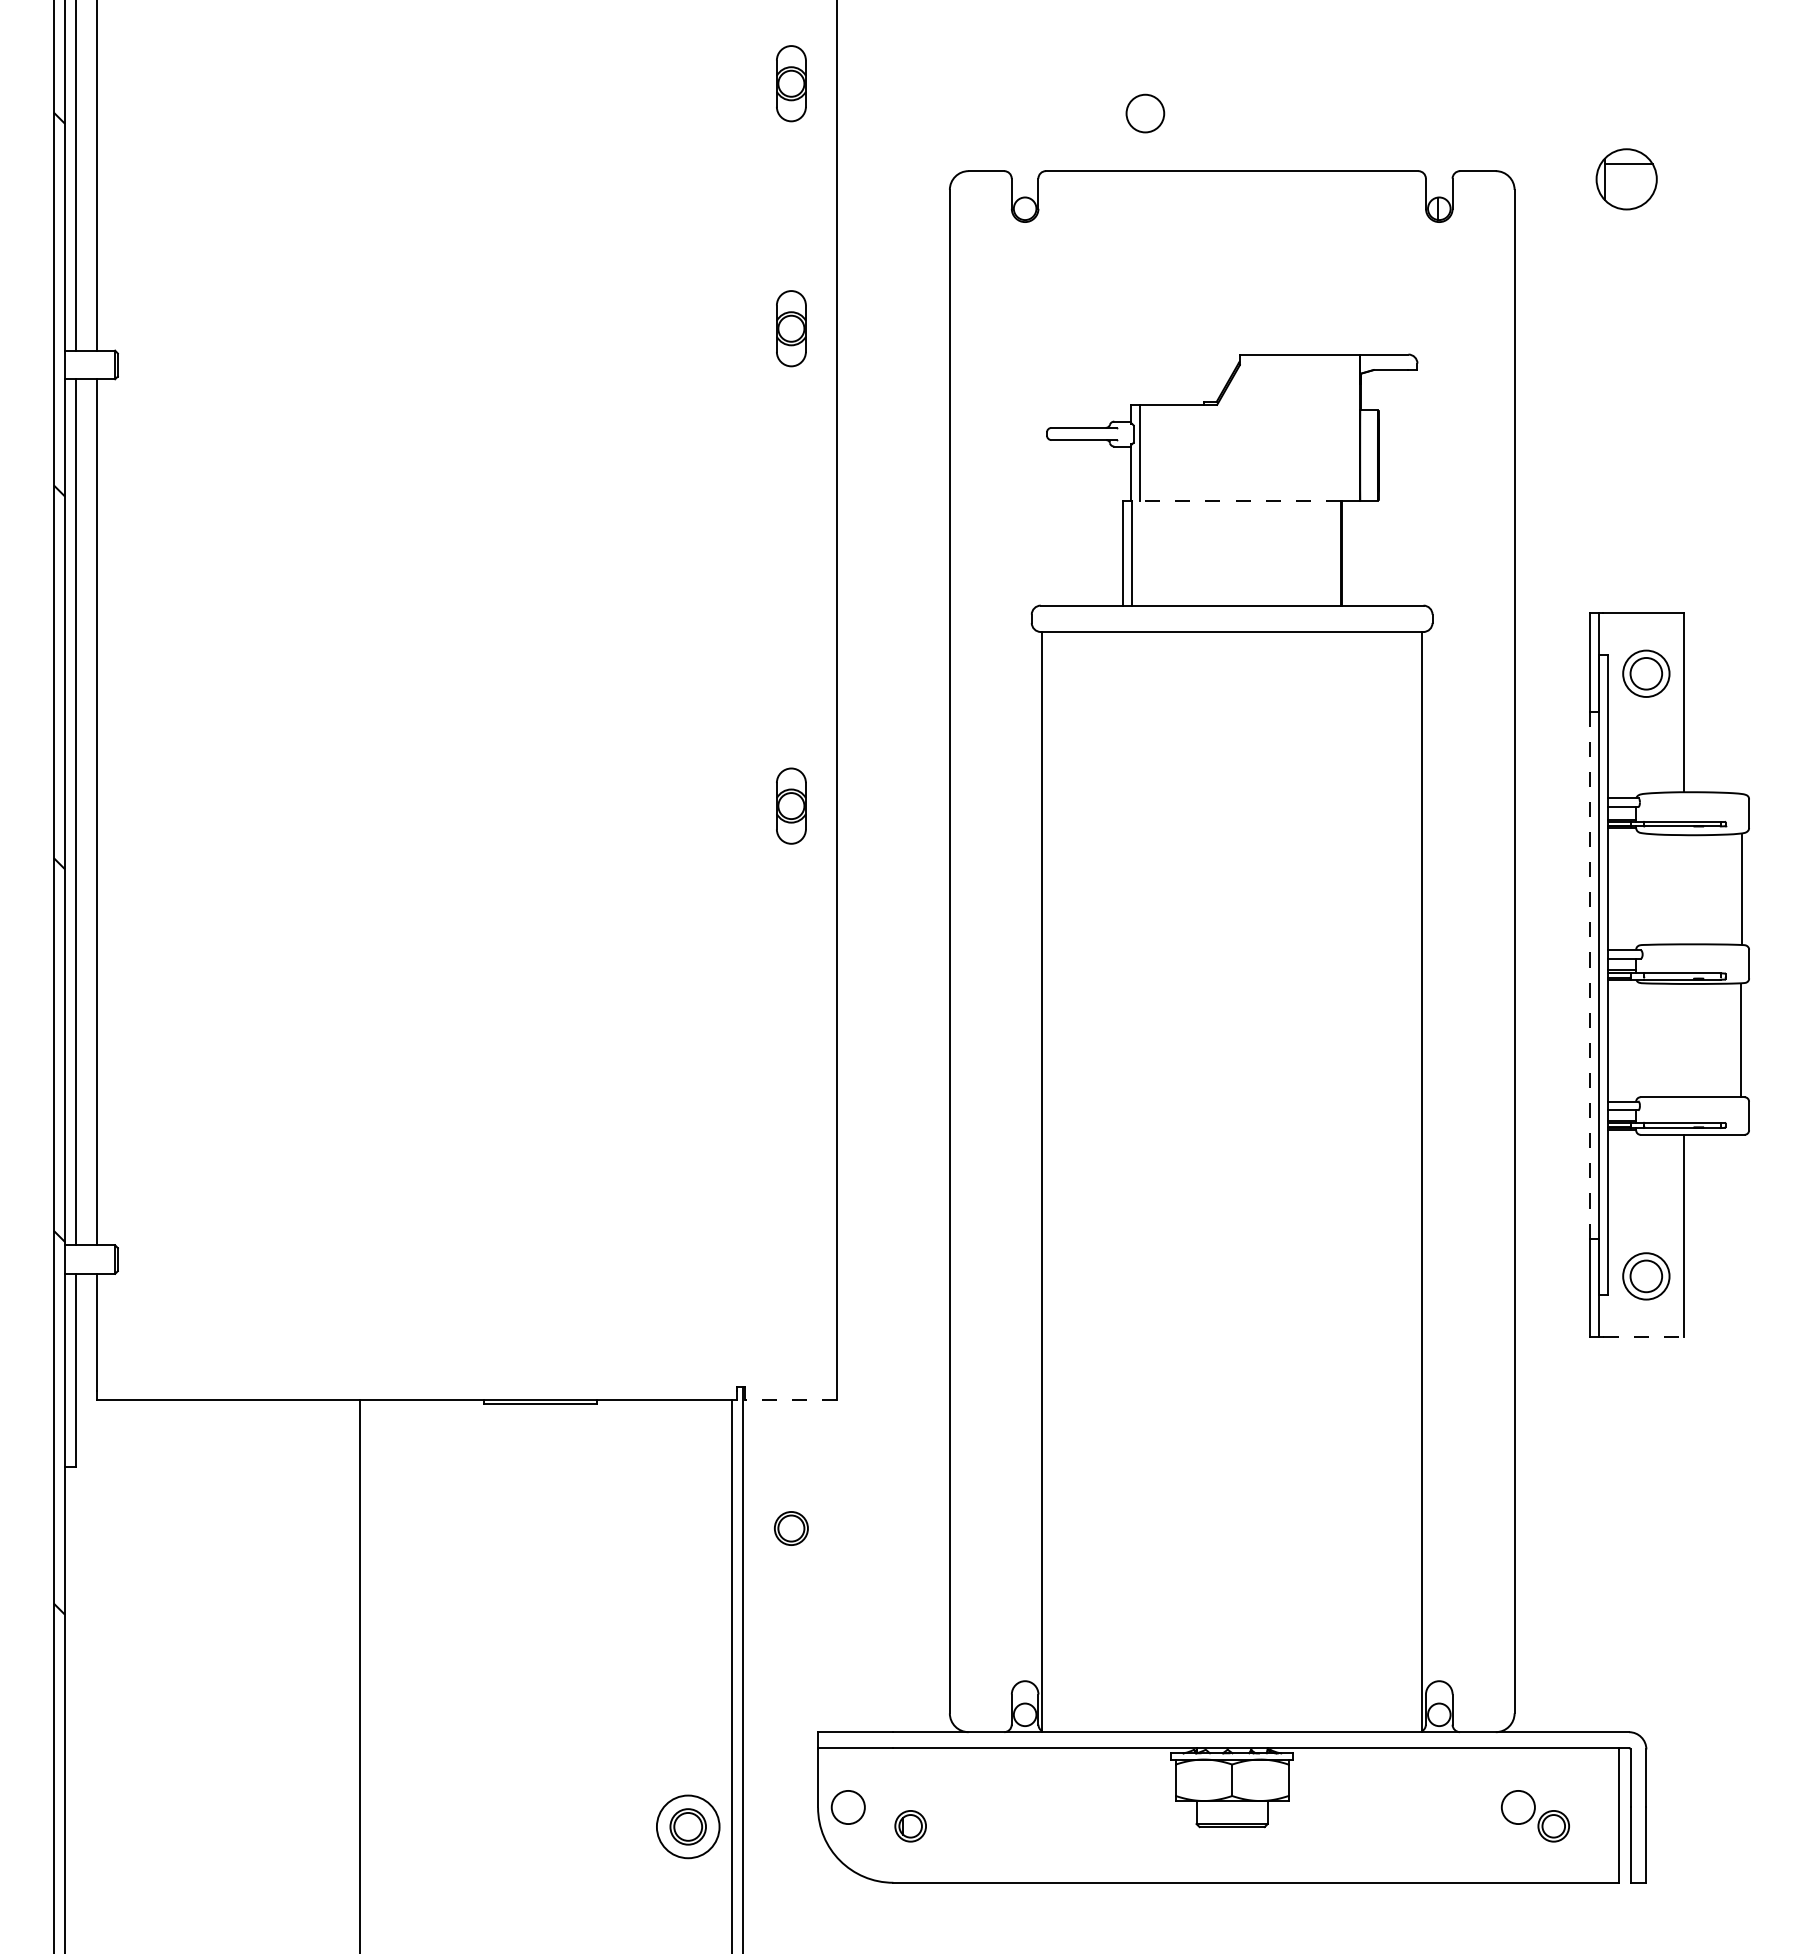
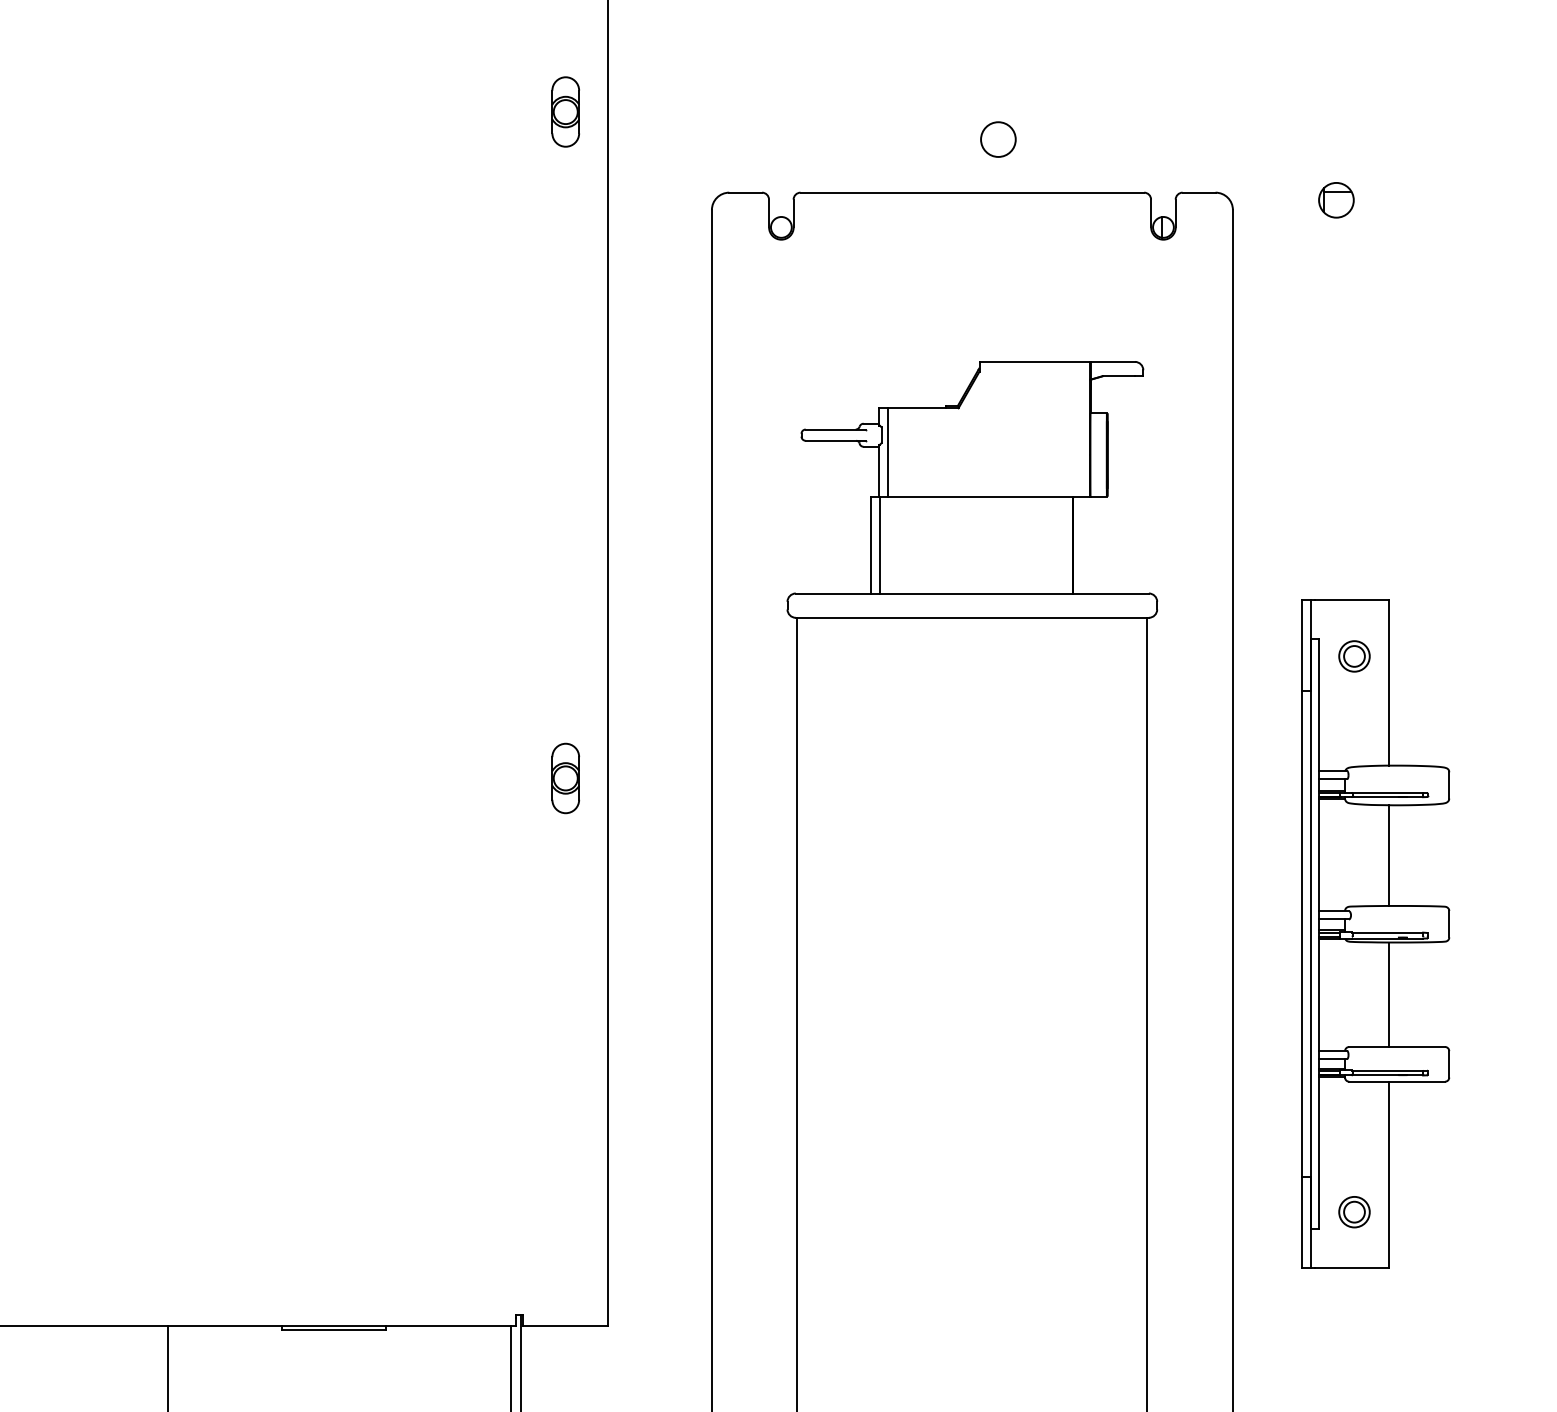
circle: (1145, 113) -> (998, 139), moved
part: (1626, 179) -> (1336, 200), size x0.62
part: (791, 328) -> (565, 337), removed
line: (1236, 500) -> (976, 496), dashed -> solid
part: (1646, 673) -> (1354, 656), size x0.71
line: (1742, 889) -> (1389, 855), moved
line: (1589, 975) -> (1302, 934), dashed -> solid
line: (1741, 1040) -> (1389, 994), moved
part: (1646, 1275) -> (1354, 1211), size x0.71
line: (1644, 1337) -> (1352, 1268), dashed -> solid
line: (790, 1399) -> (564, 1325), dashed -> solid

